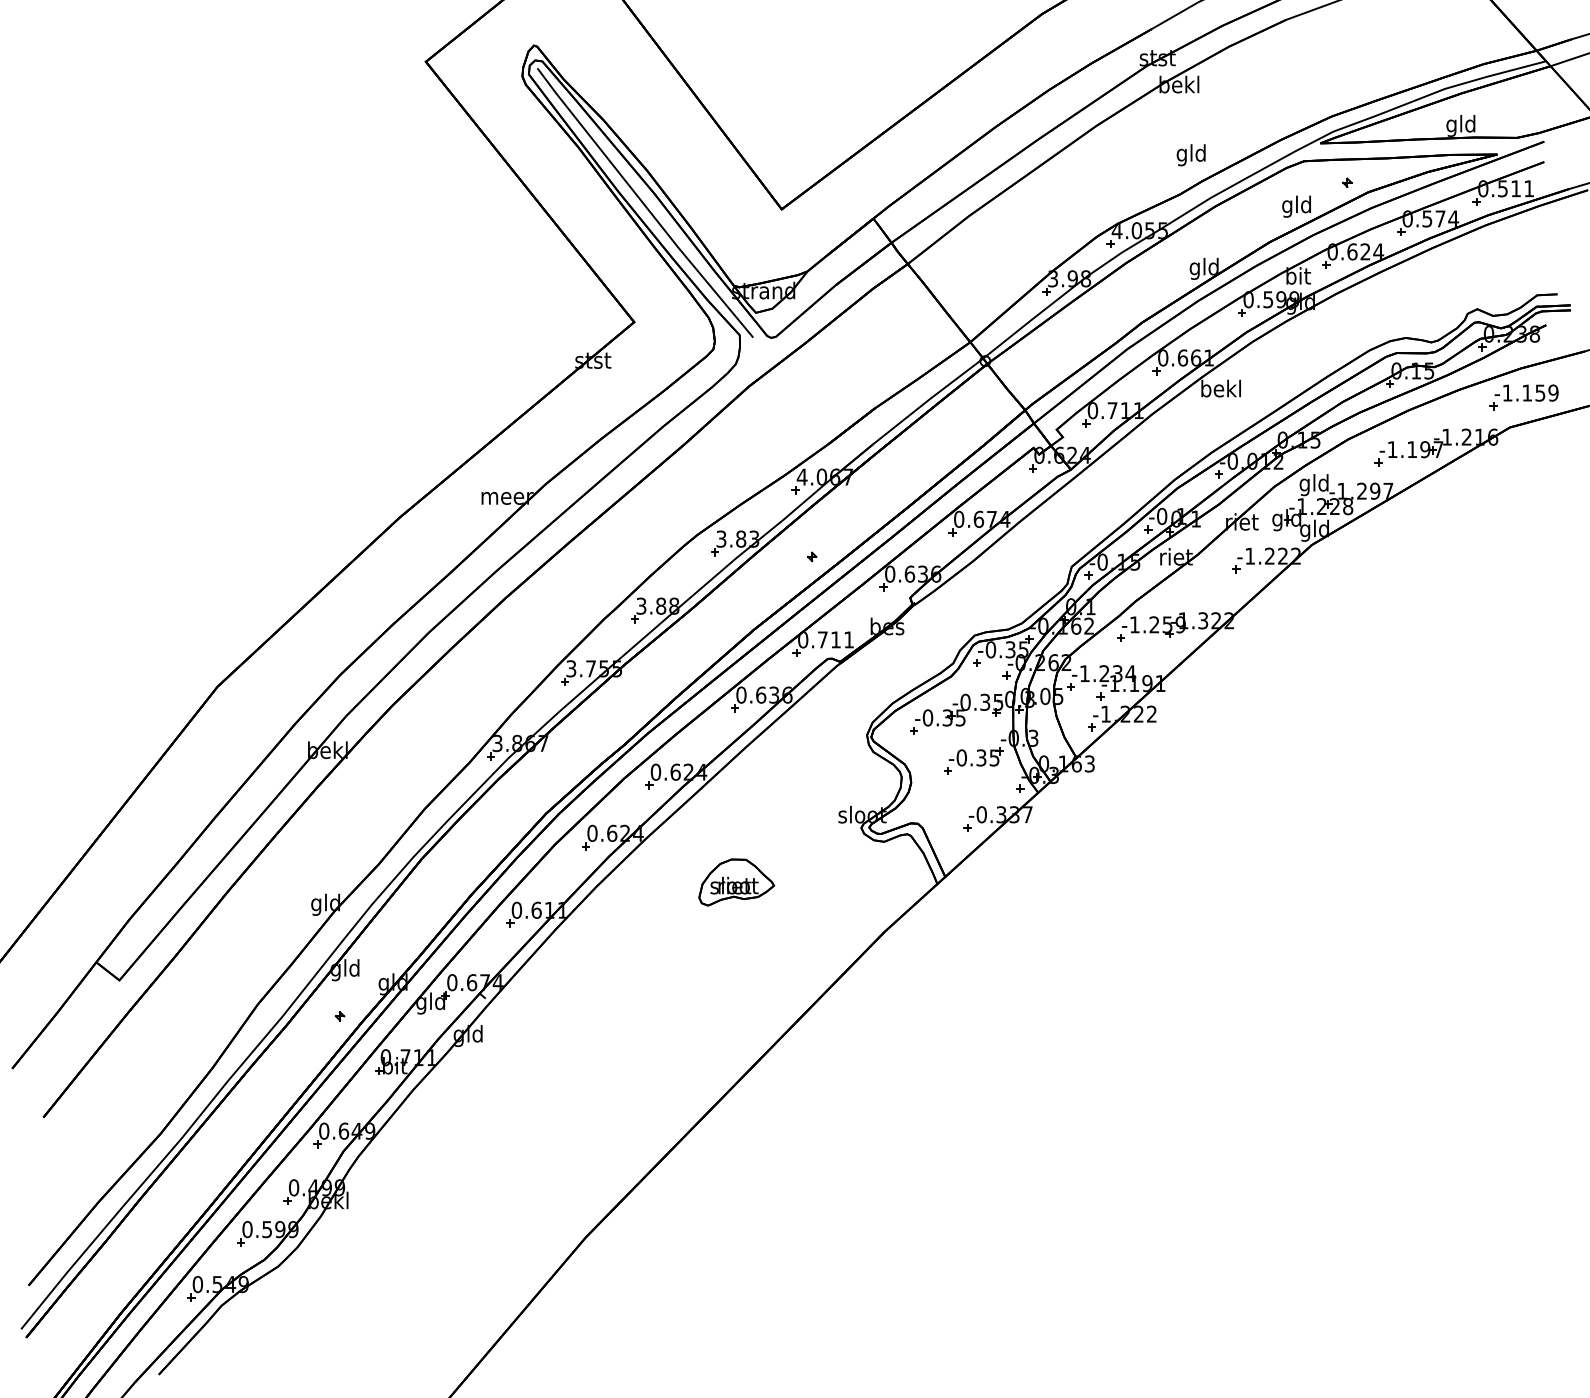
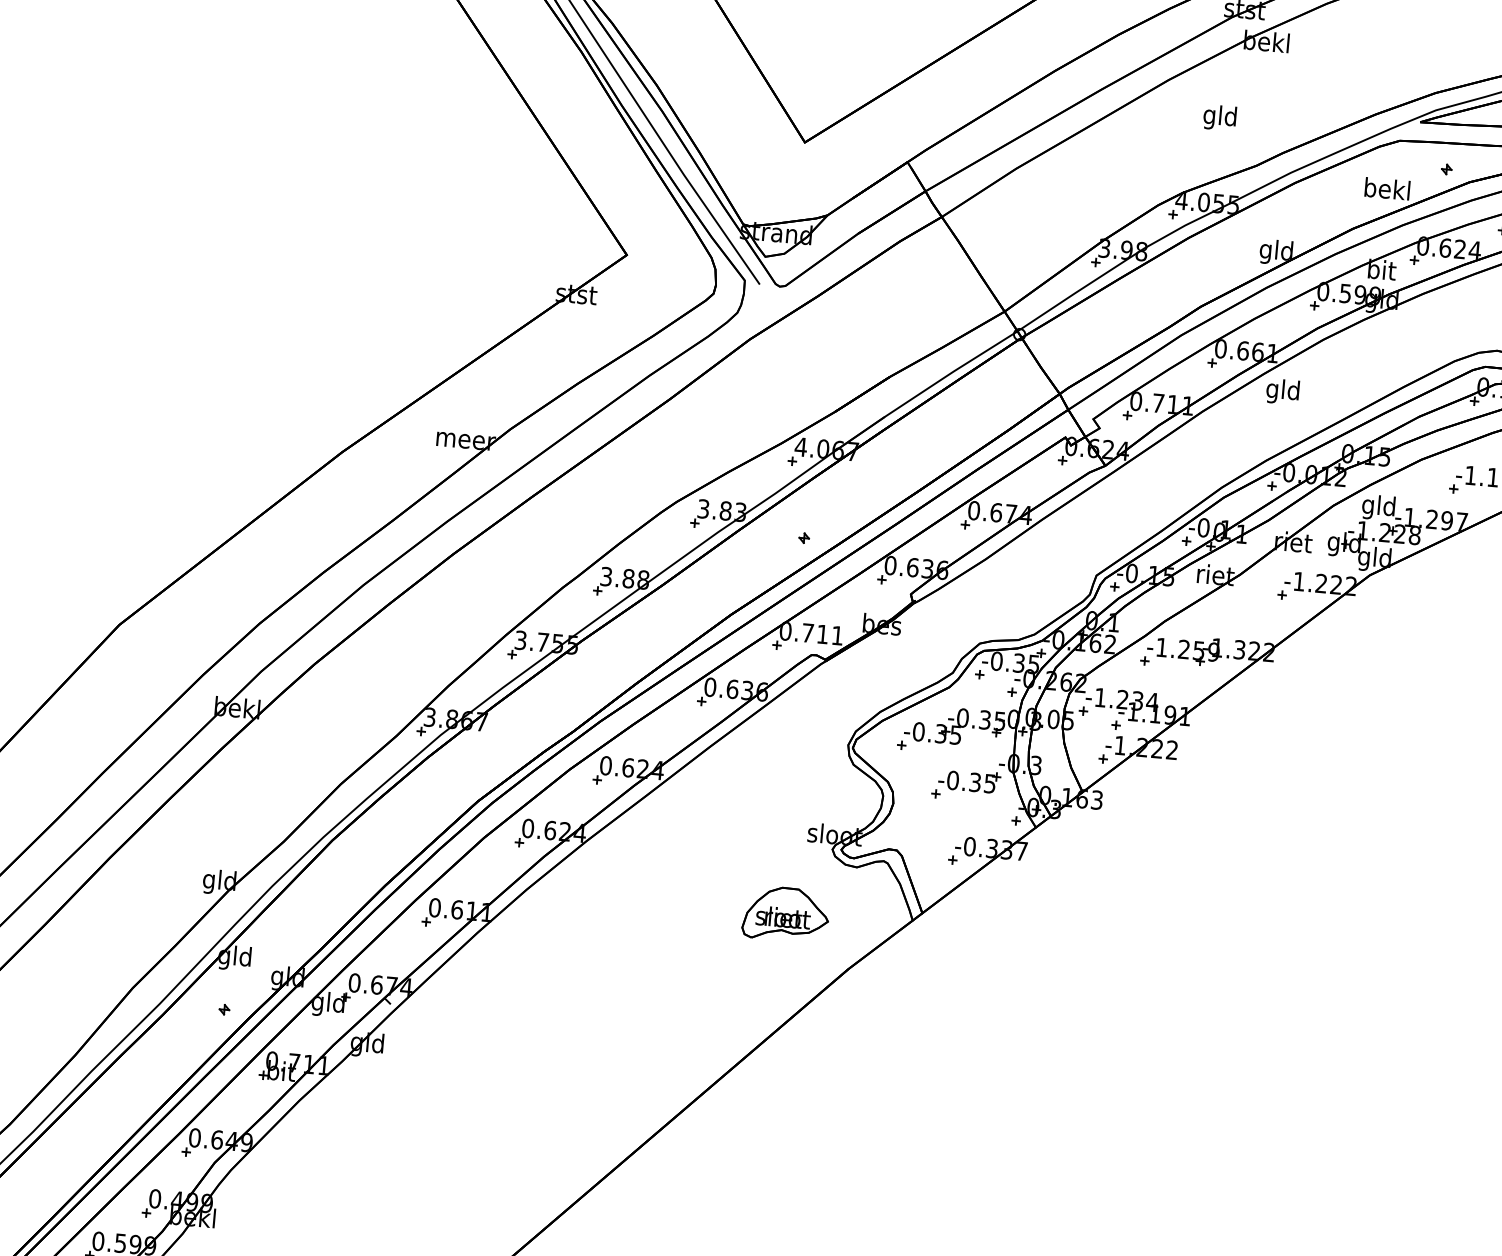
text: (1190, 155) -> (1219, 118), moved
text: (1296, 206) -> (1386, 191), gld -> bekl
text: (1220, 390) -> (1282, 391), bekl -> gld
part: (736, 882) -> (785, 914), moved

